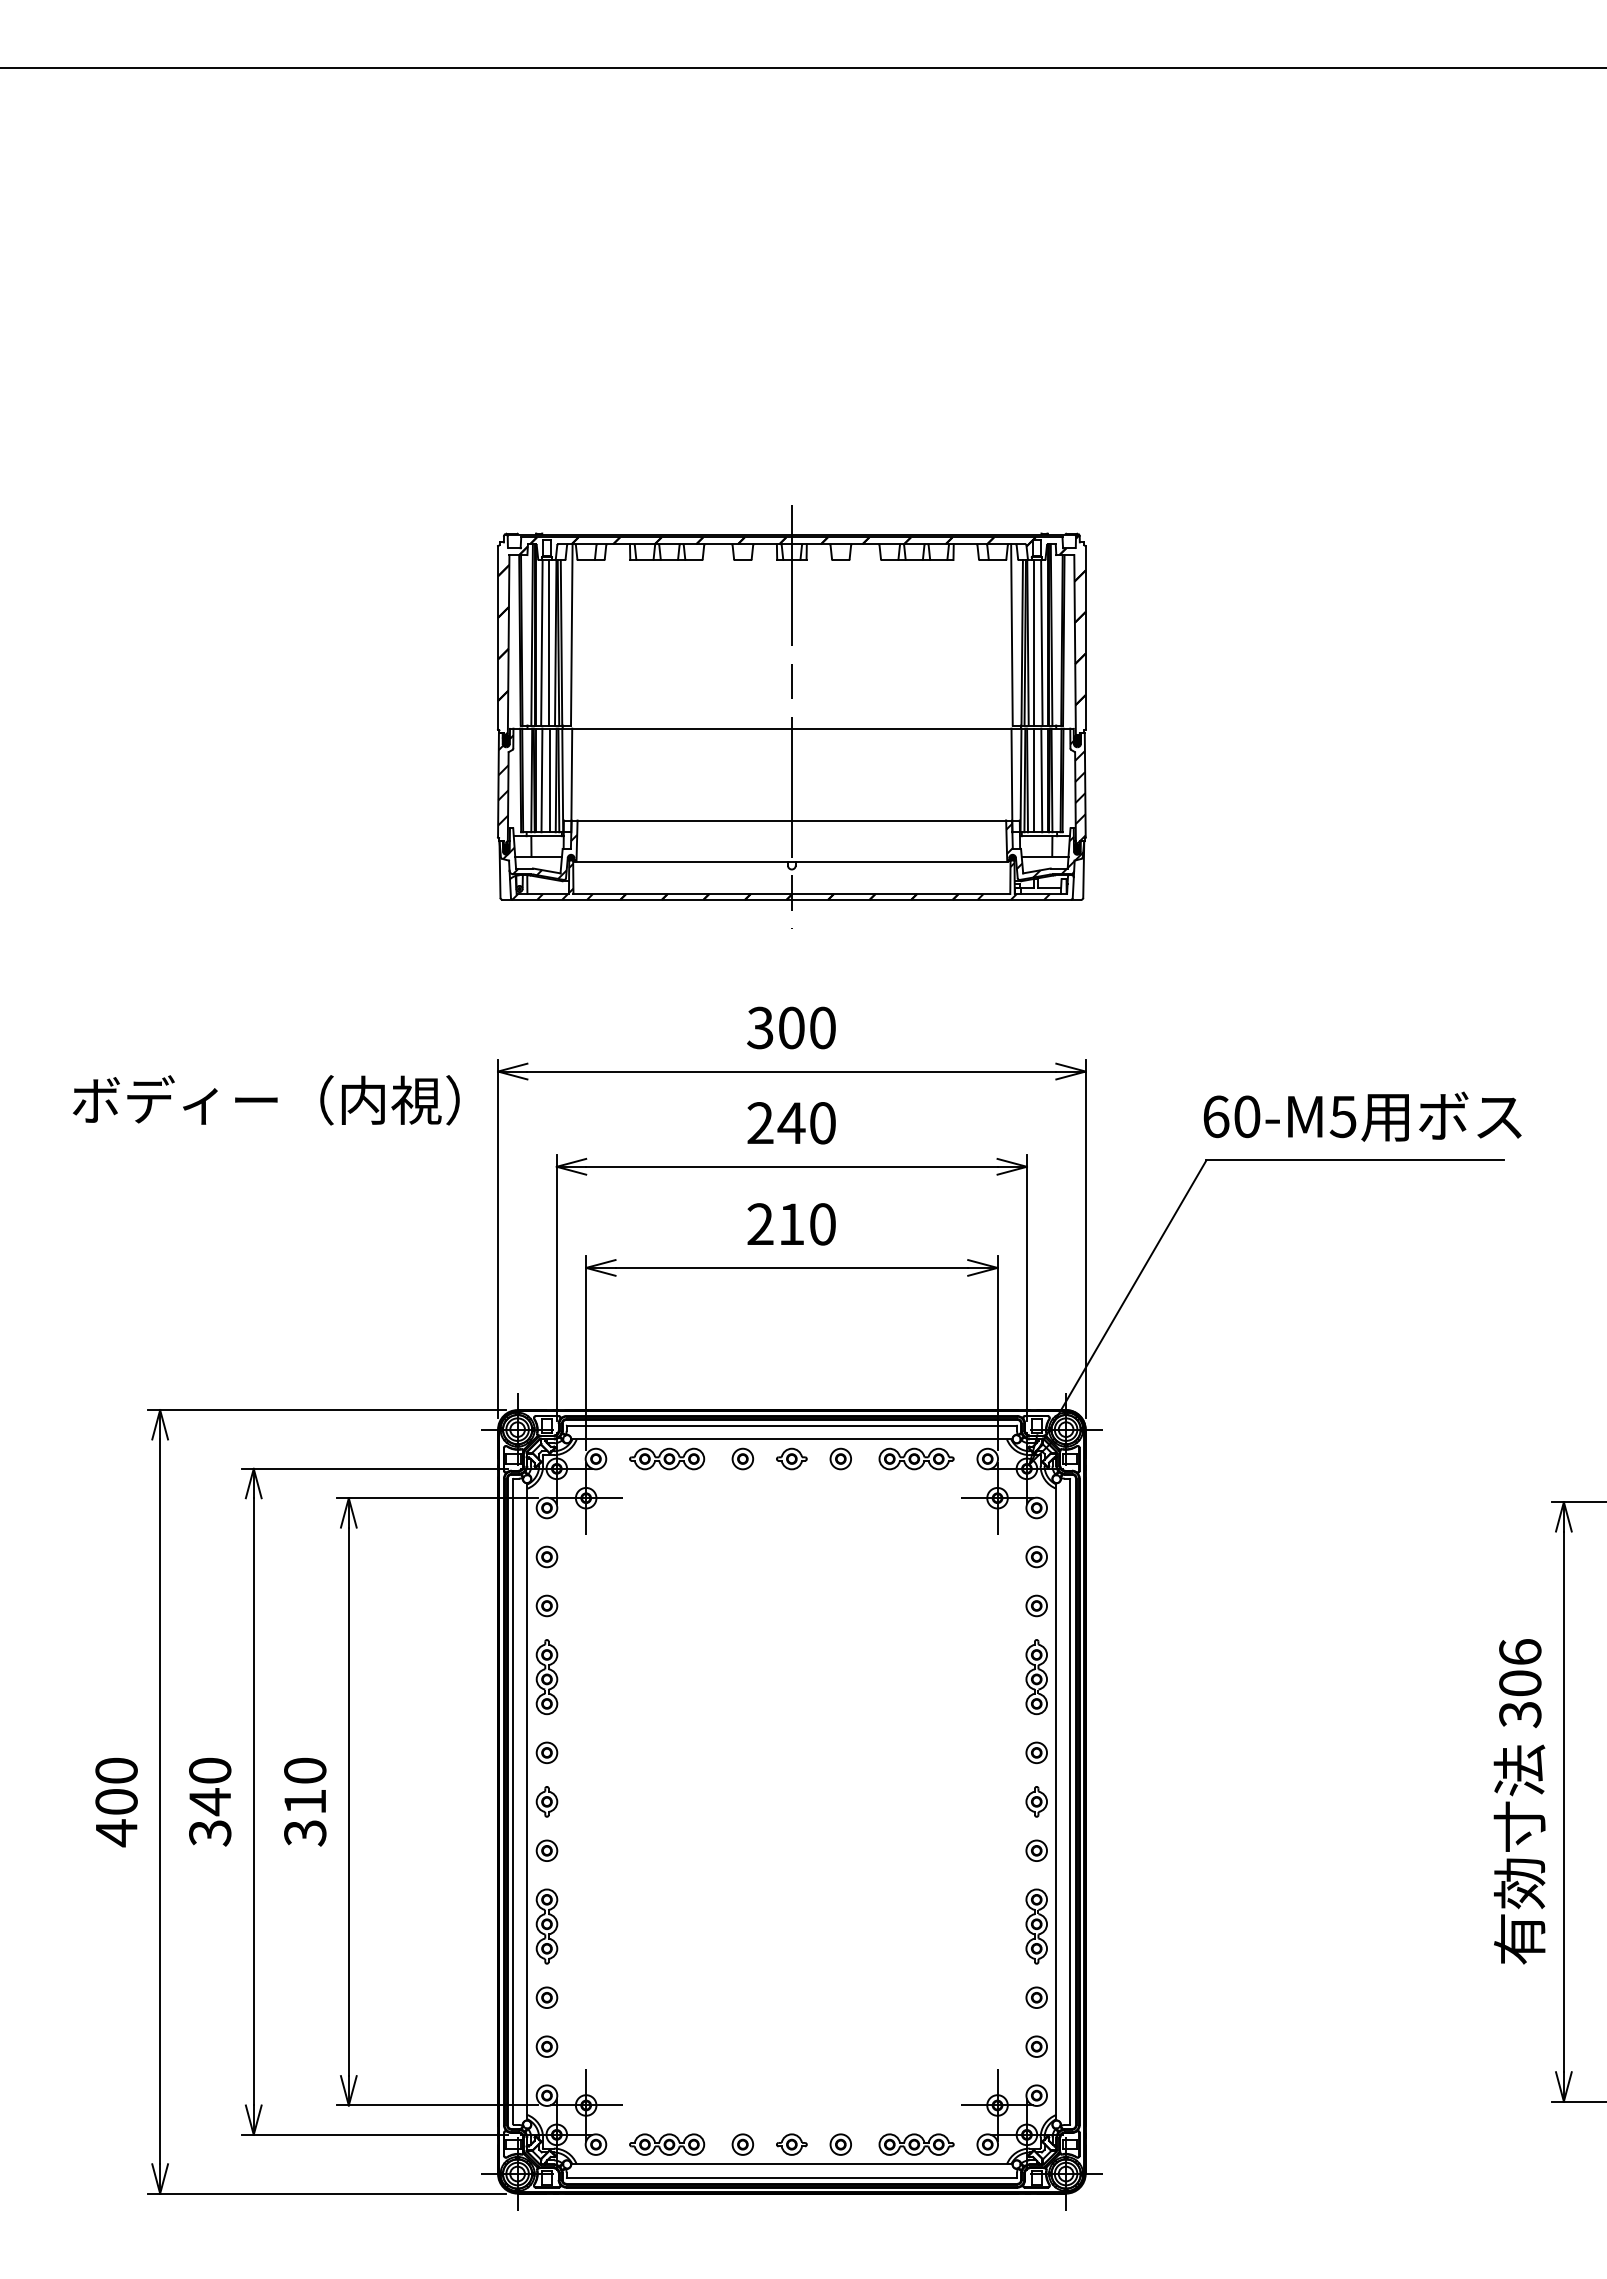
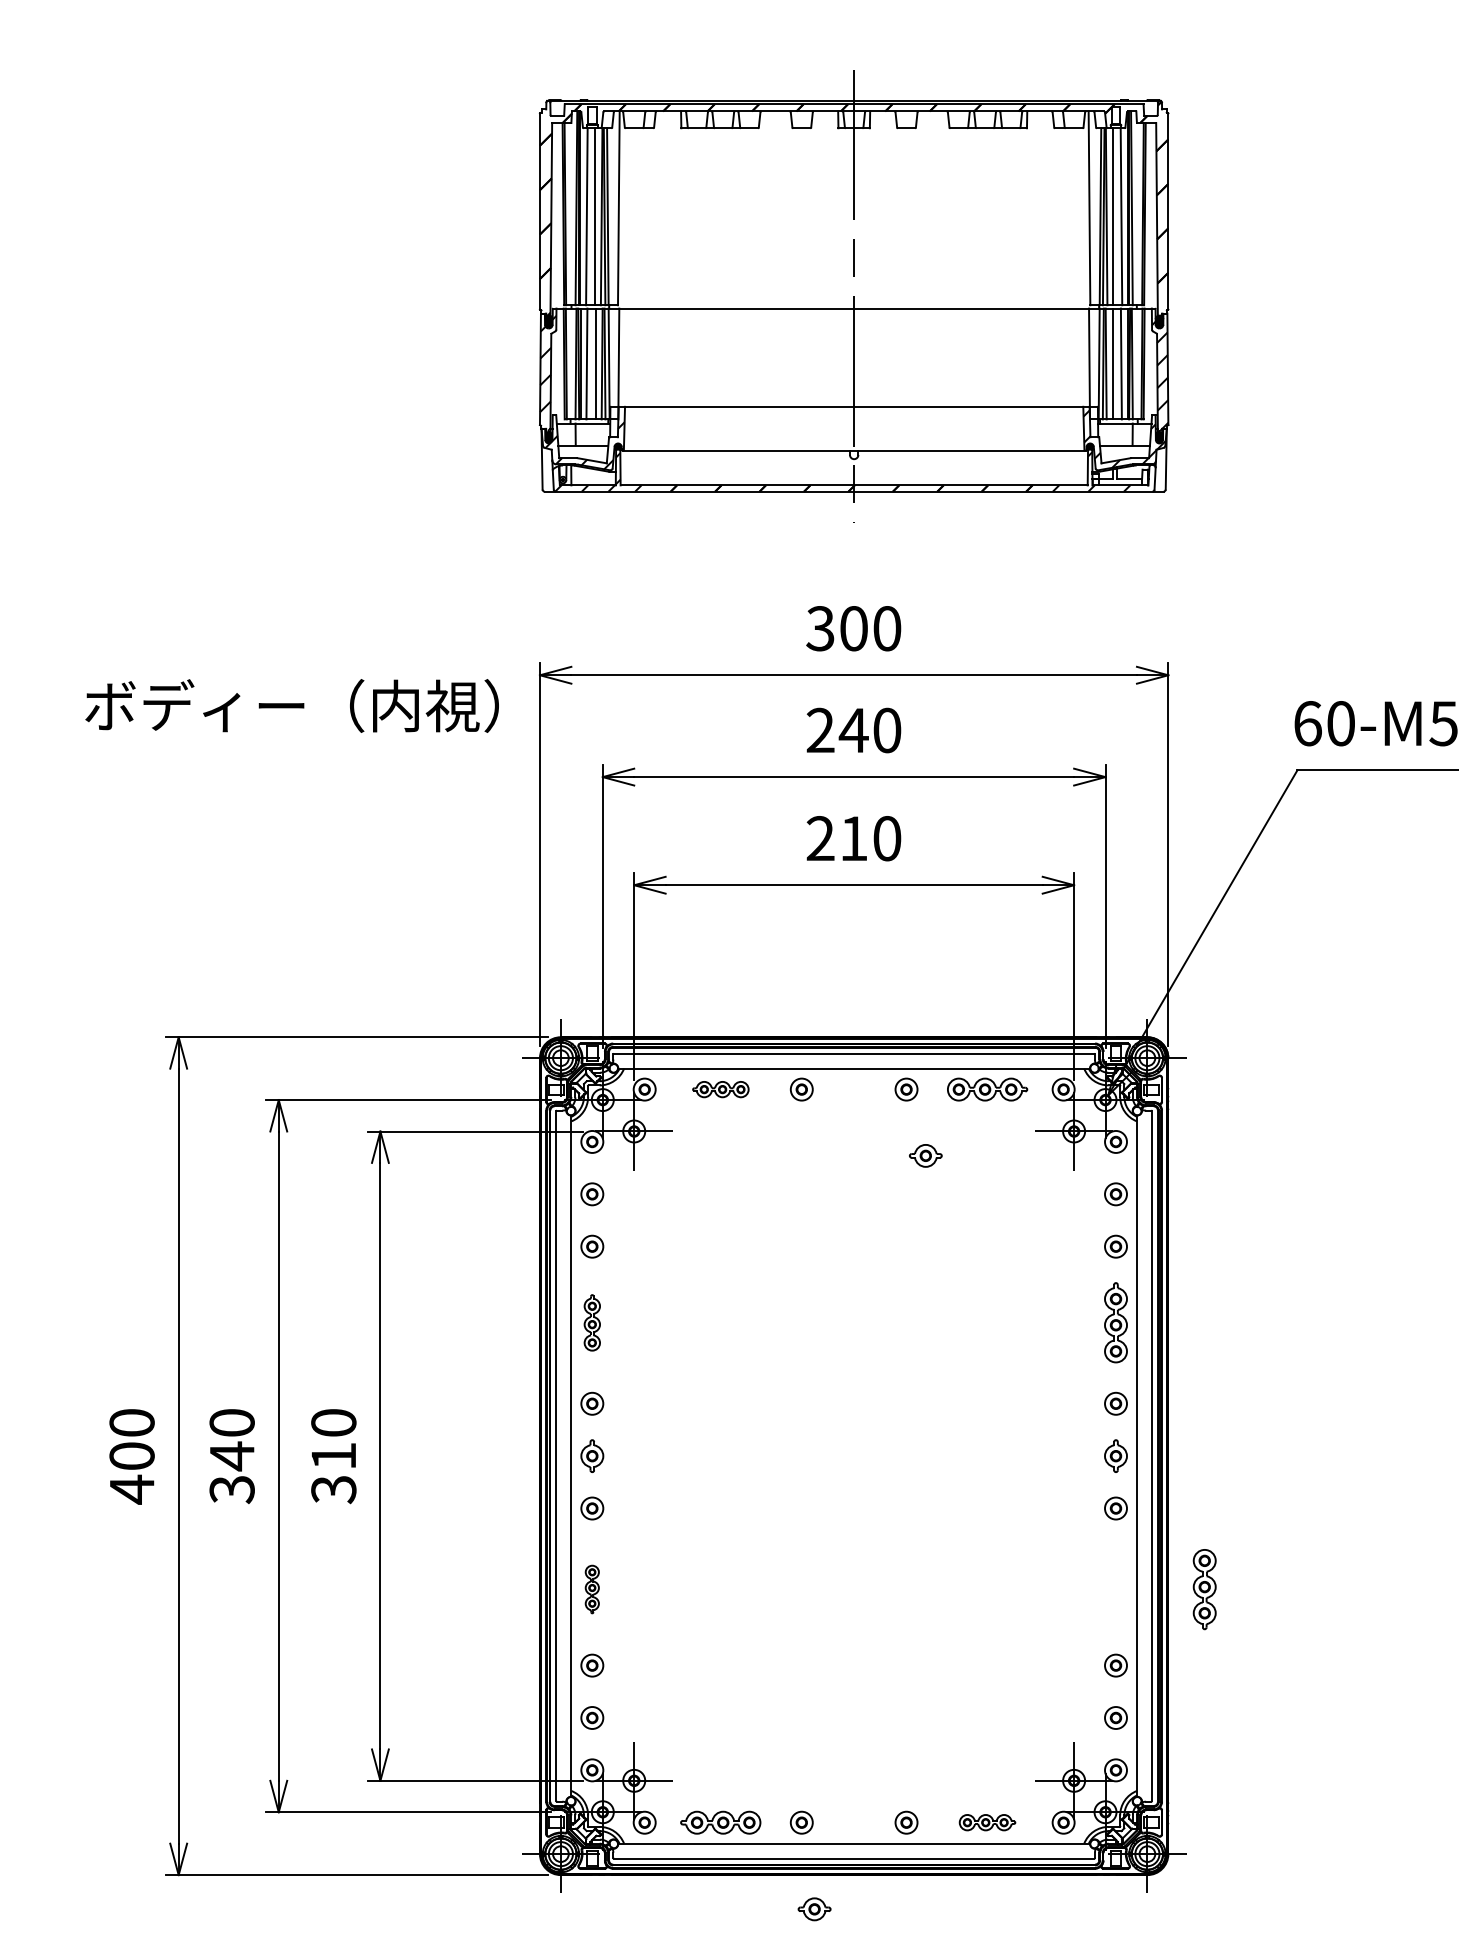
part: (667, 1458) -> (721, 1089), size x0.7
part: (791, 1458) -> (925, 1155), moved
part: (546, 1677) -> (591, 1323), size x0.7
part: (546, 1926) -> (591, 1589), size x0.6
part: (1036, 1926) -> (1204, 1589), moved
part: (791, 2144) -> (814, 1909), moved
part: (916, 2144) -> (987, 1822), size x0.7

